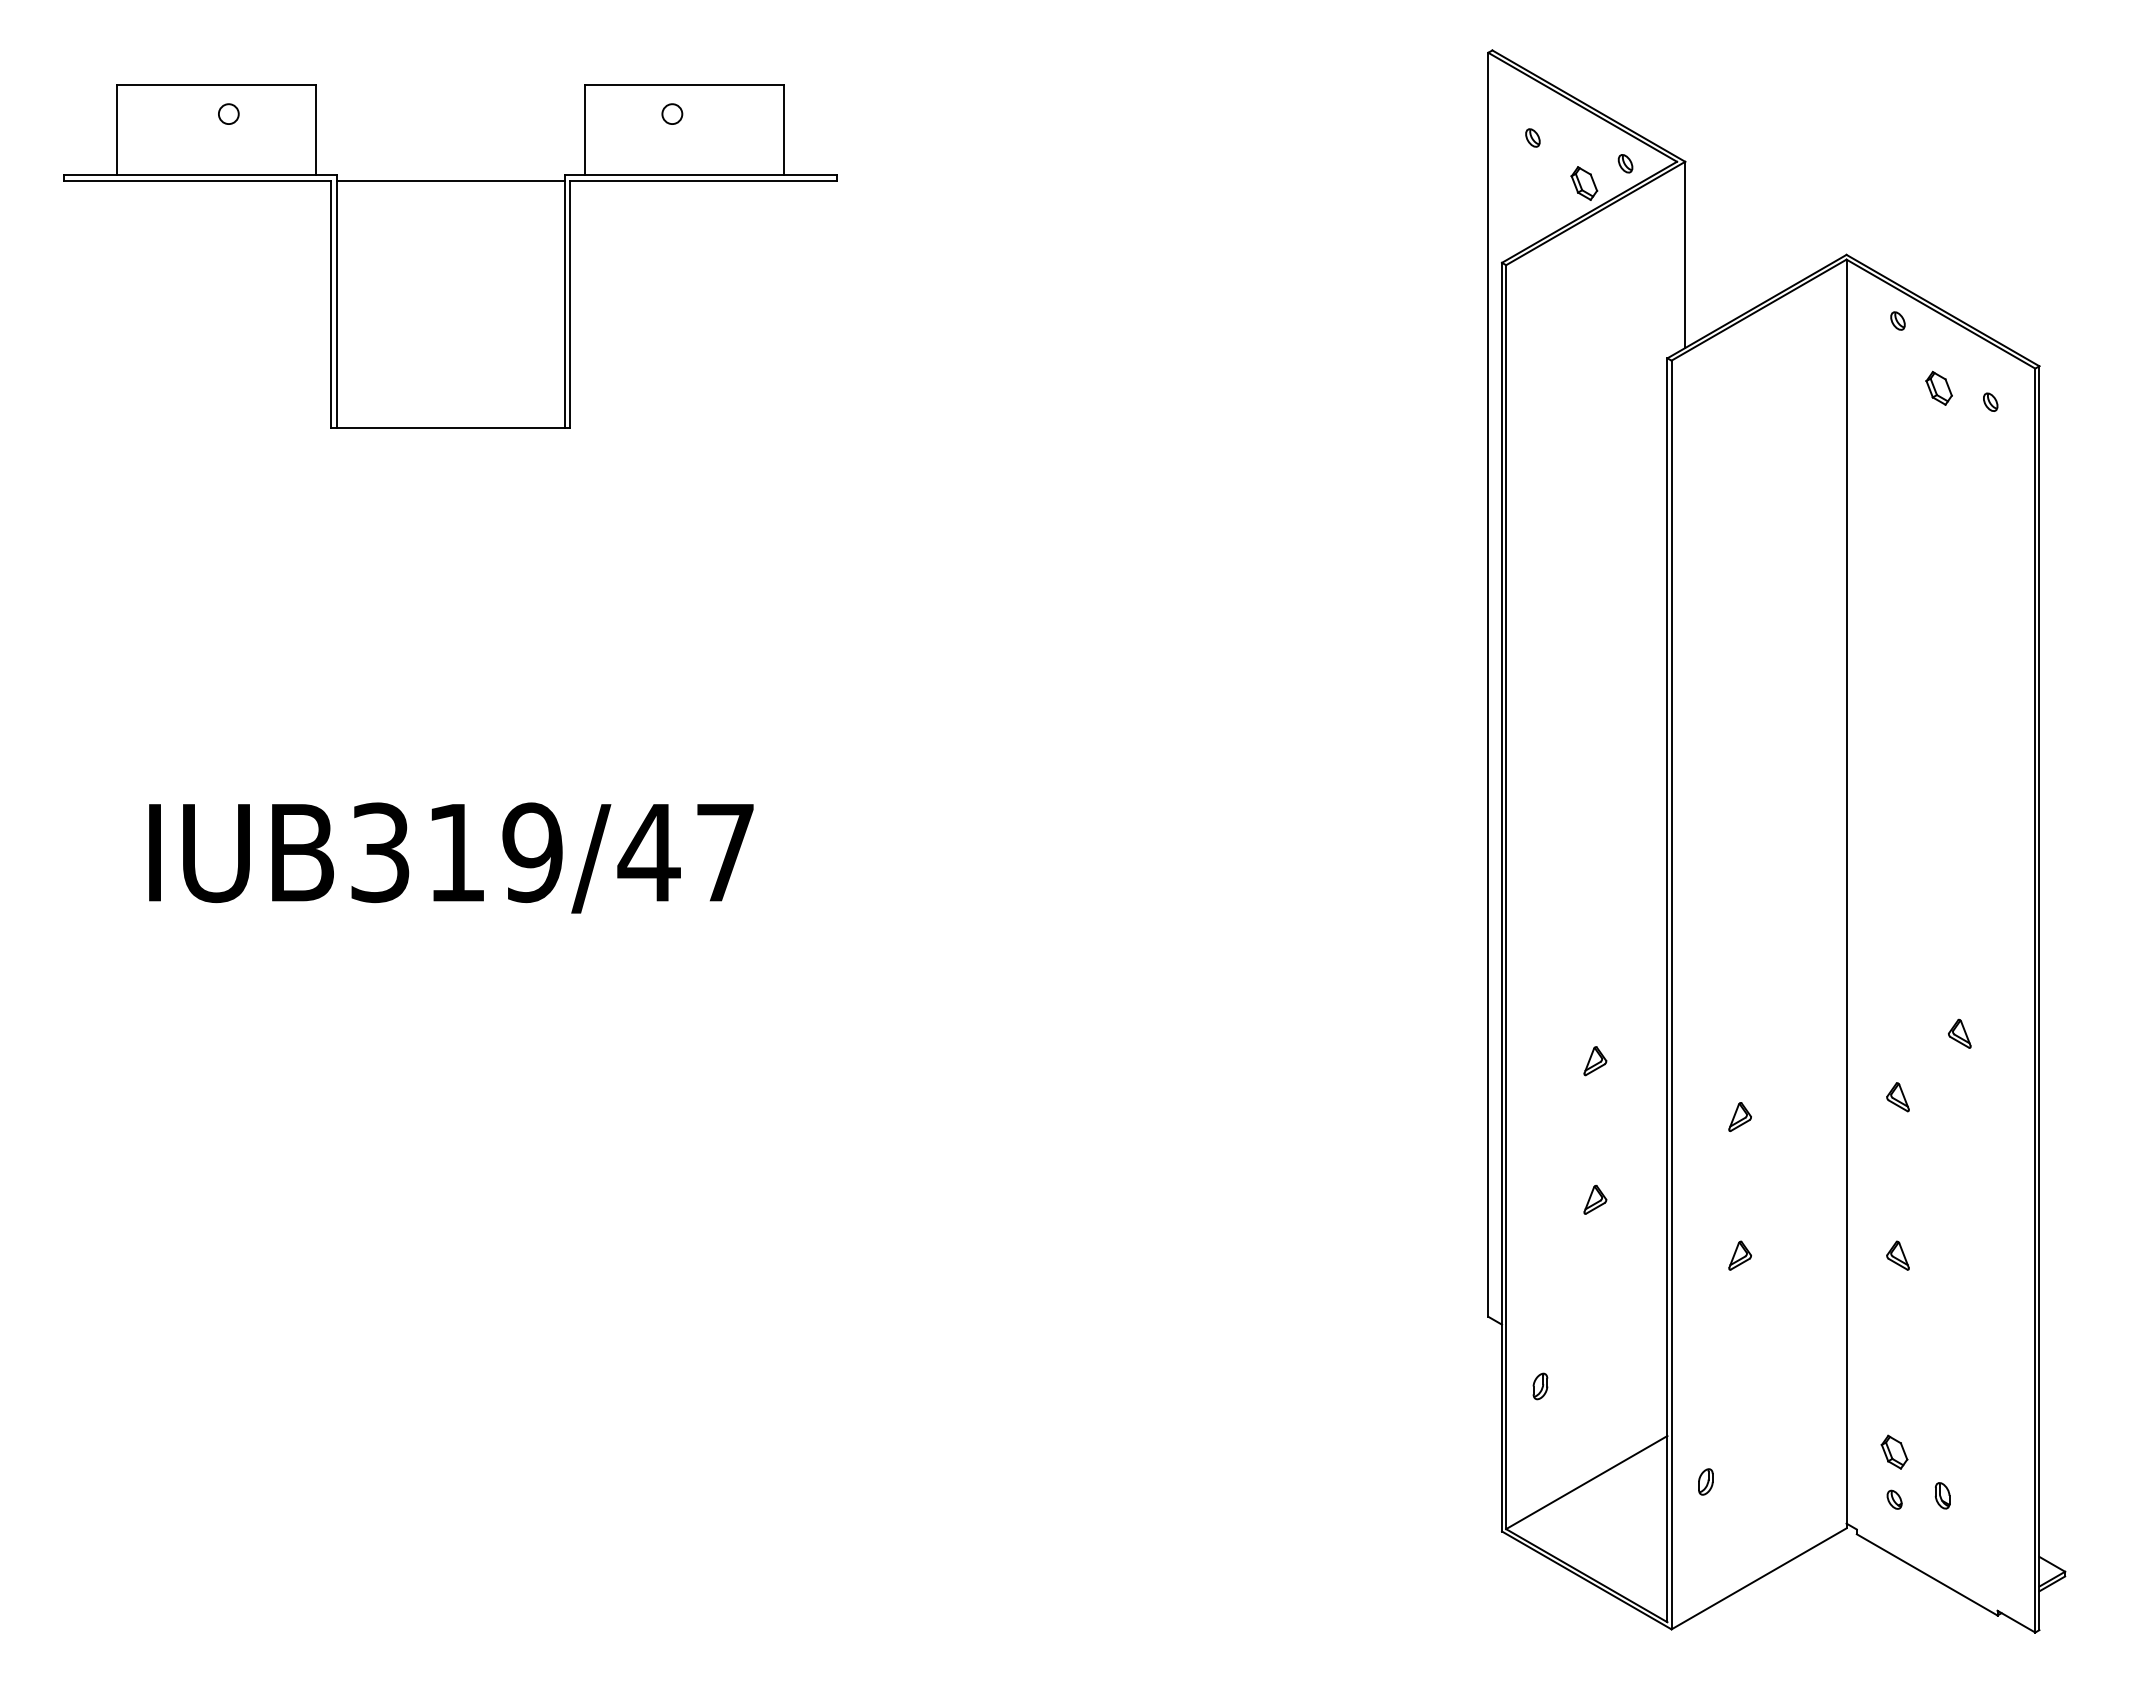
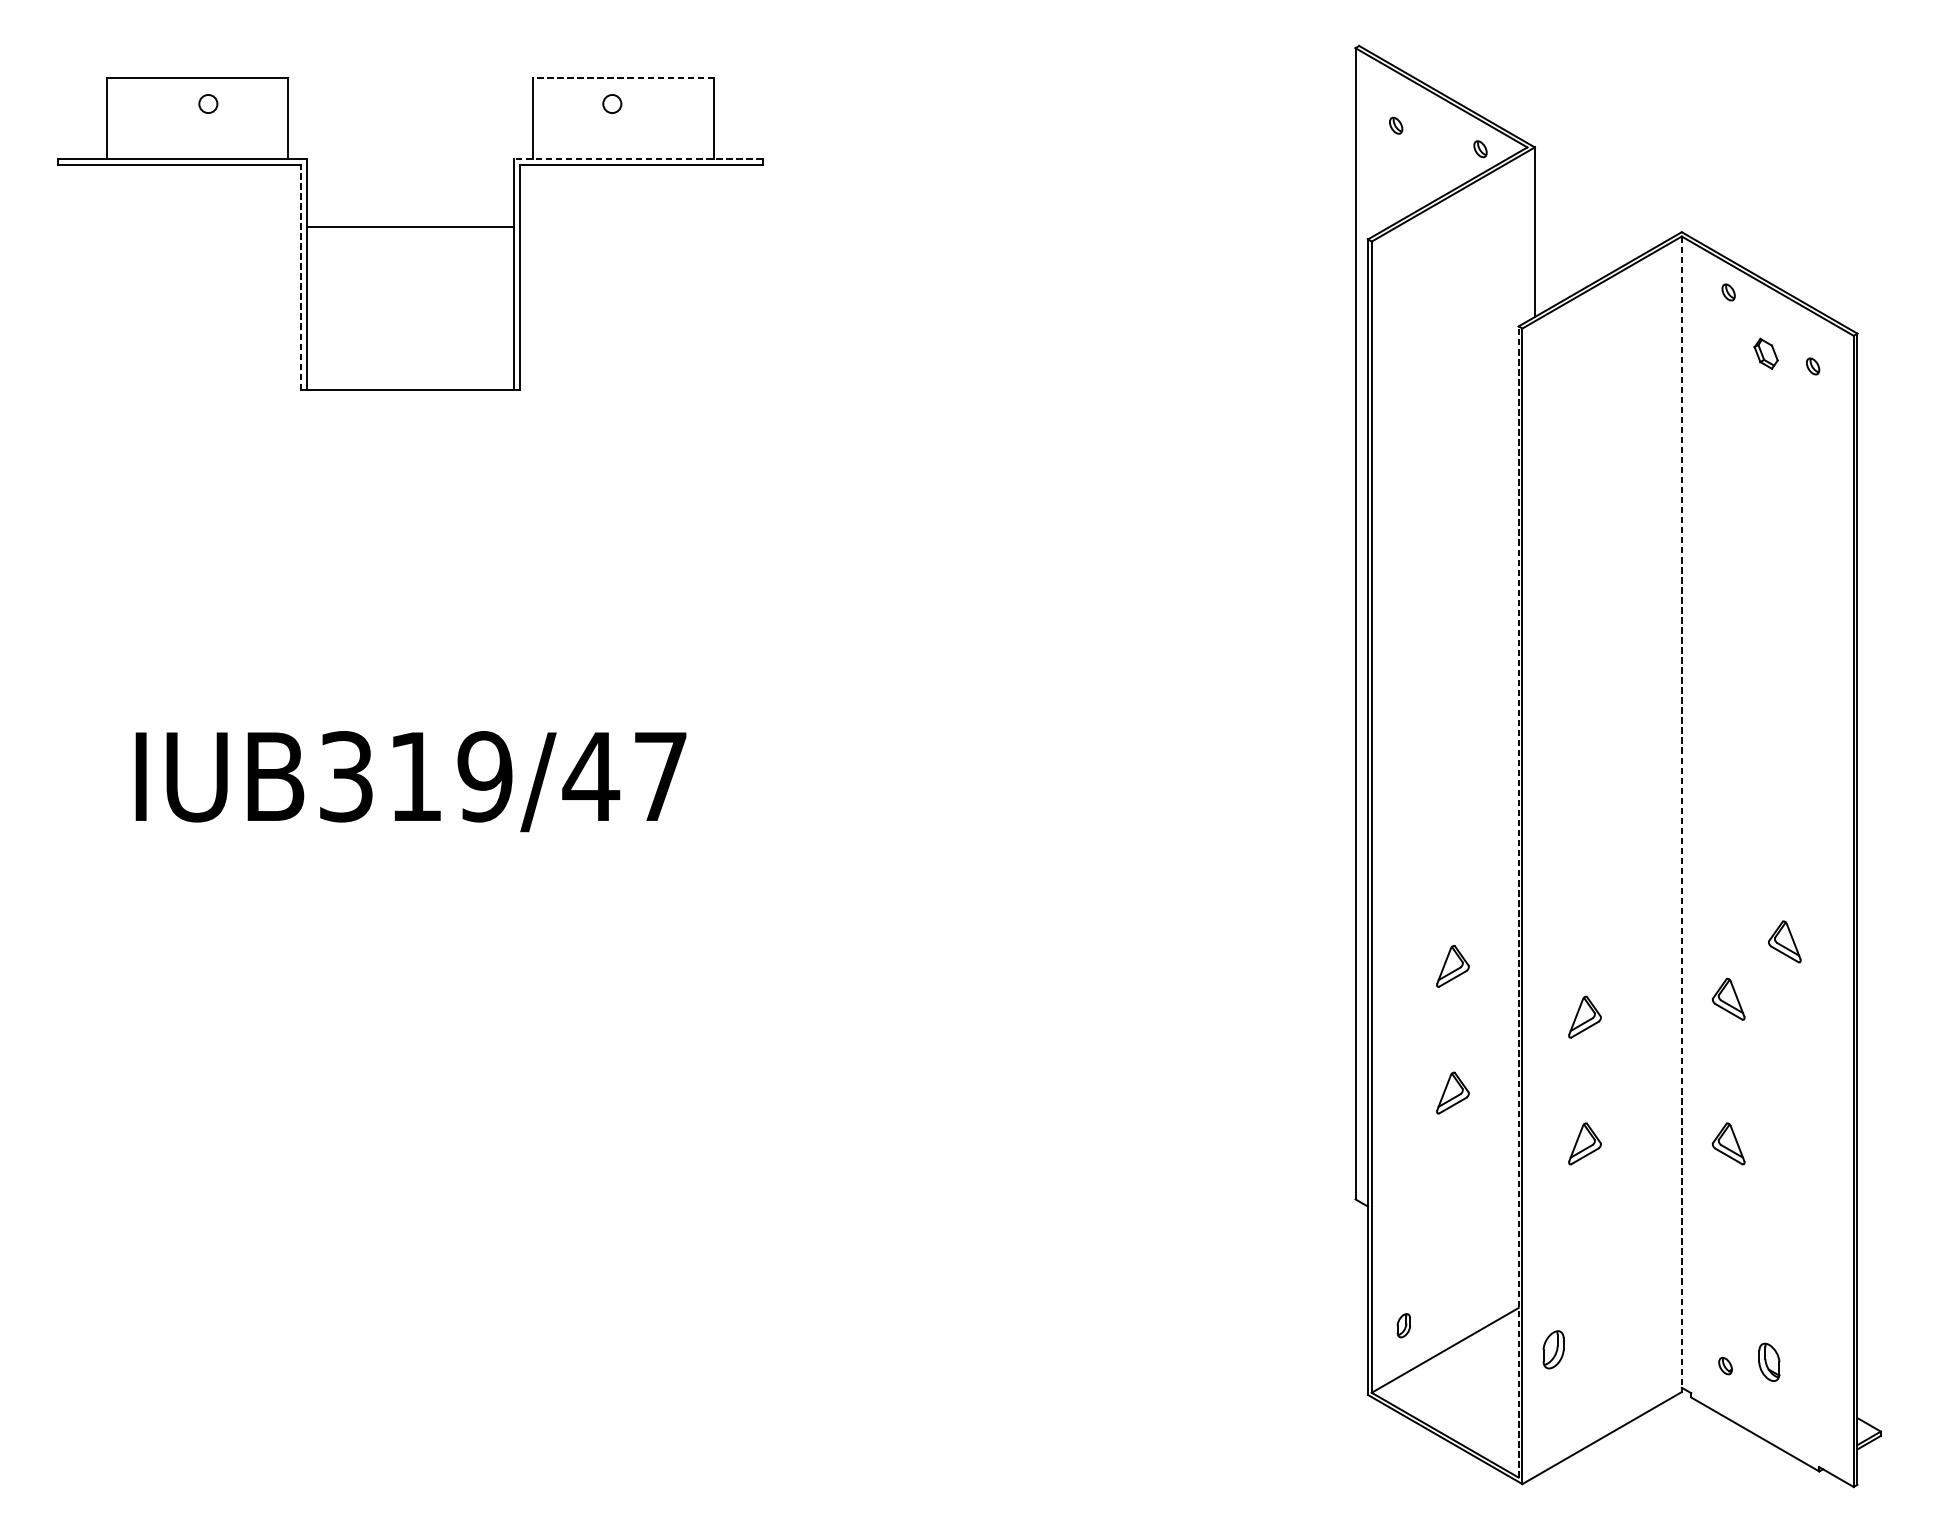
line: (684, 85) -> (623, 77), solid -> dashed
line: (700, 174) -> (637, 158), solid -> dashed
line: (450, 180) -> (410, 227), moved
part: (1584, 183) -> (1443, 167), removed
line: (330, 304) -> (300, 277), solid -> dashed
line: (1846, 891) -> (1681, 812), solid -> dashed
line: (1667, 990) -> (1518, 902), solid -> dashed
part: (1959, 1033) -> (1784, 941), size x1.6
part: (1595, 1061) -> (1453, 966), size x1.6
part: (1897, 1097) -> (1728, 999), size x1.6
part: (1739, 1117) -> (1584, 1017), size x1.6
part: (1595, 1199) -> (1453, 1092), size x1.6
part: (1739, 1255) -> (1584, 1143), size x1.6
part: (1897, 1255) -> (1728, 1143), size x1.6
part: (1540, 1386) -> (1403, 1325), moved
part: (1894, 1451) -> (1725, 1322), removed
part: (1705, 1481) -> (1553, 1349), size x1.6
part: (1942, 1495) -> (1769, 1362), size x1.6

